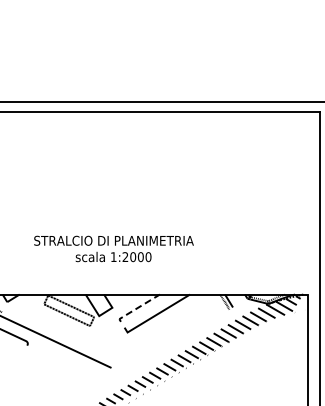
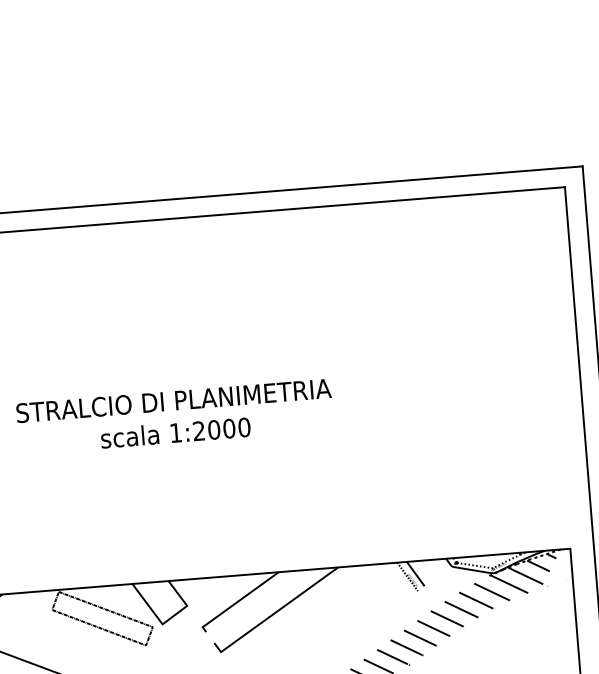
text: (113, 248) -> (174, 416), moved
line: (137, 307) -> (236, 601), dashed -> solid

